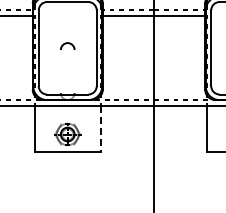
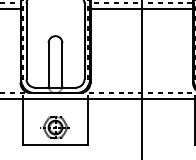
line: (60, 71) -> (48, 64), added
line: (74, 71) -> (62, 64), added
line: (100, 129) -> (88, 122), dashed -> solid

